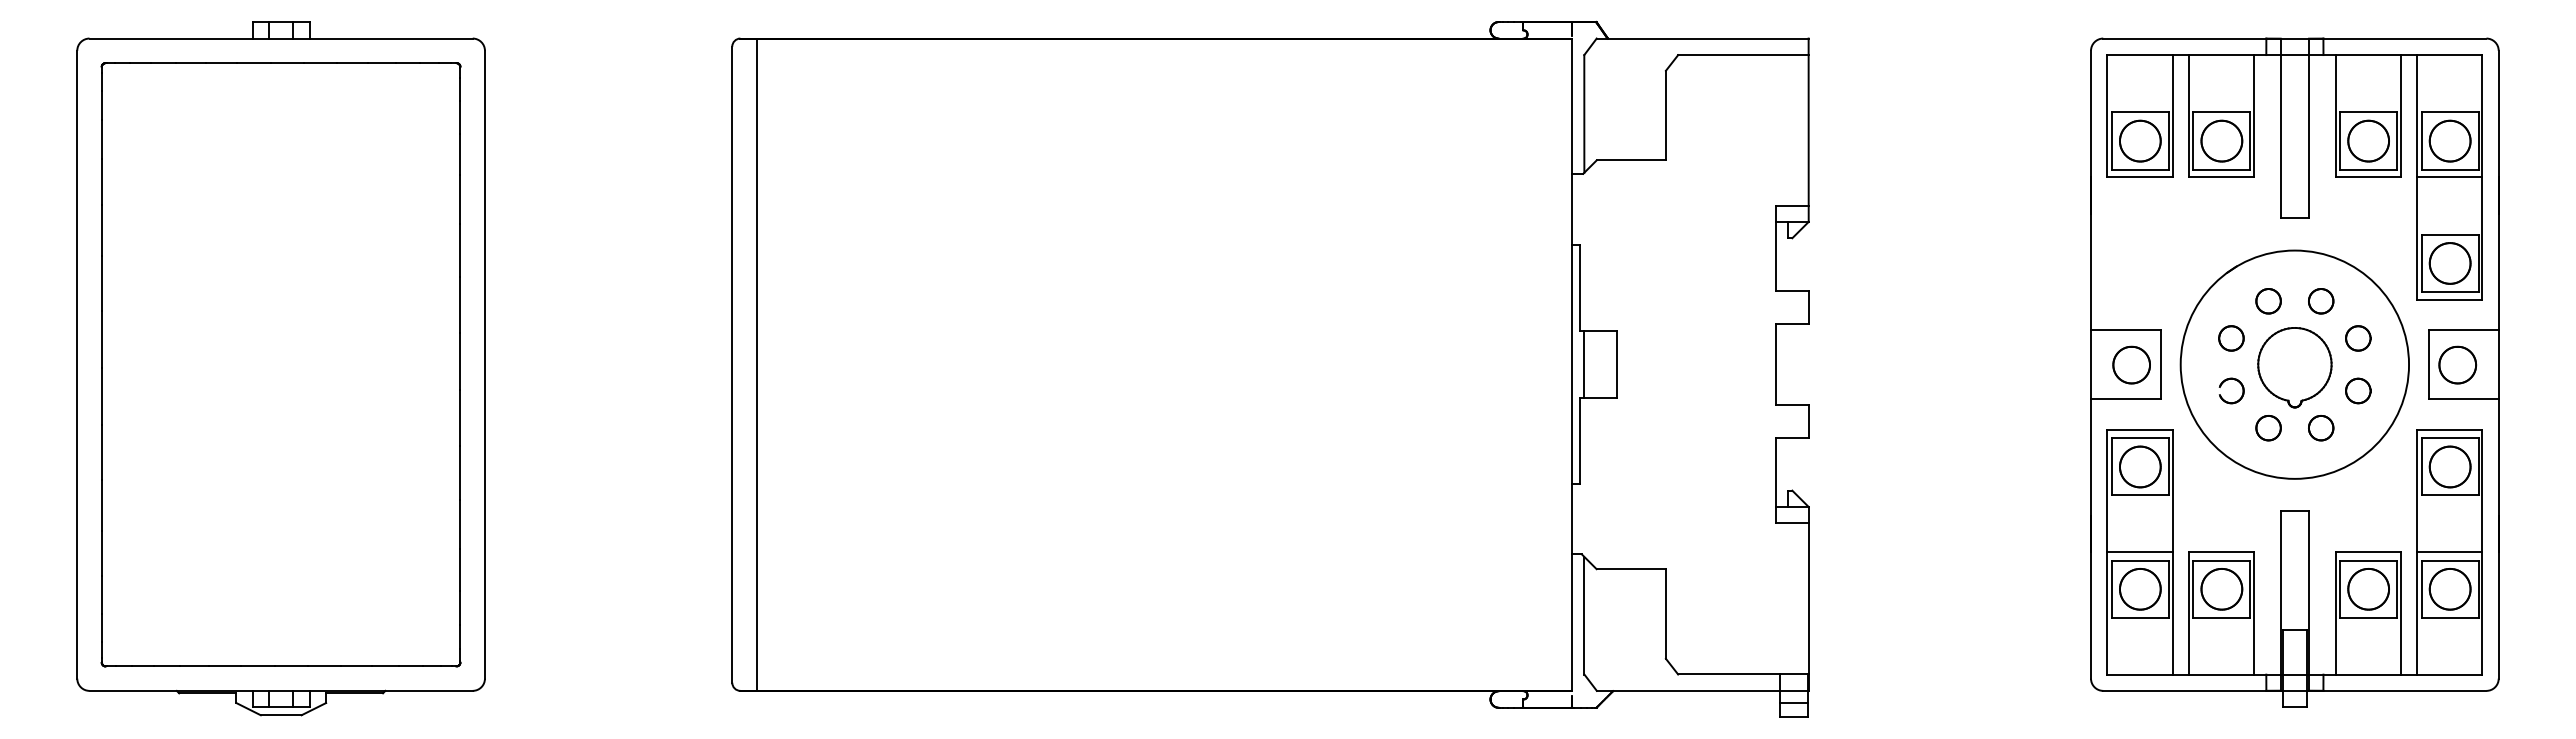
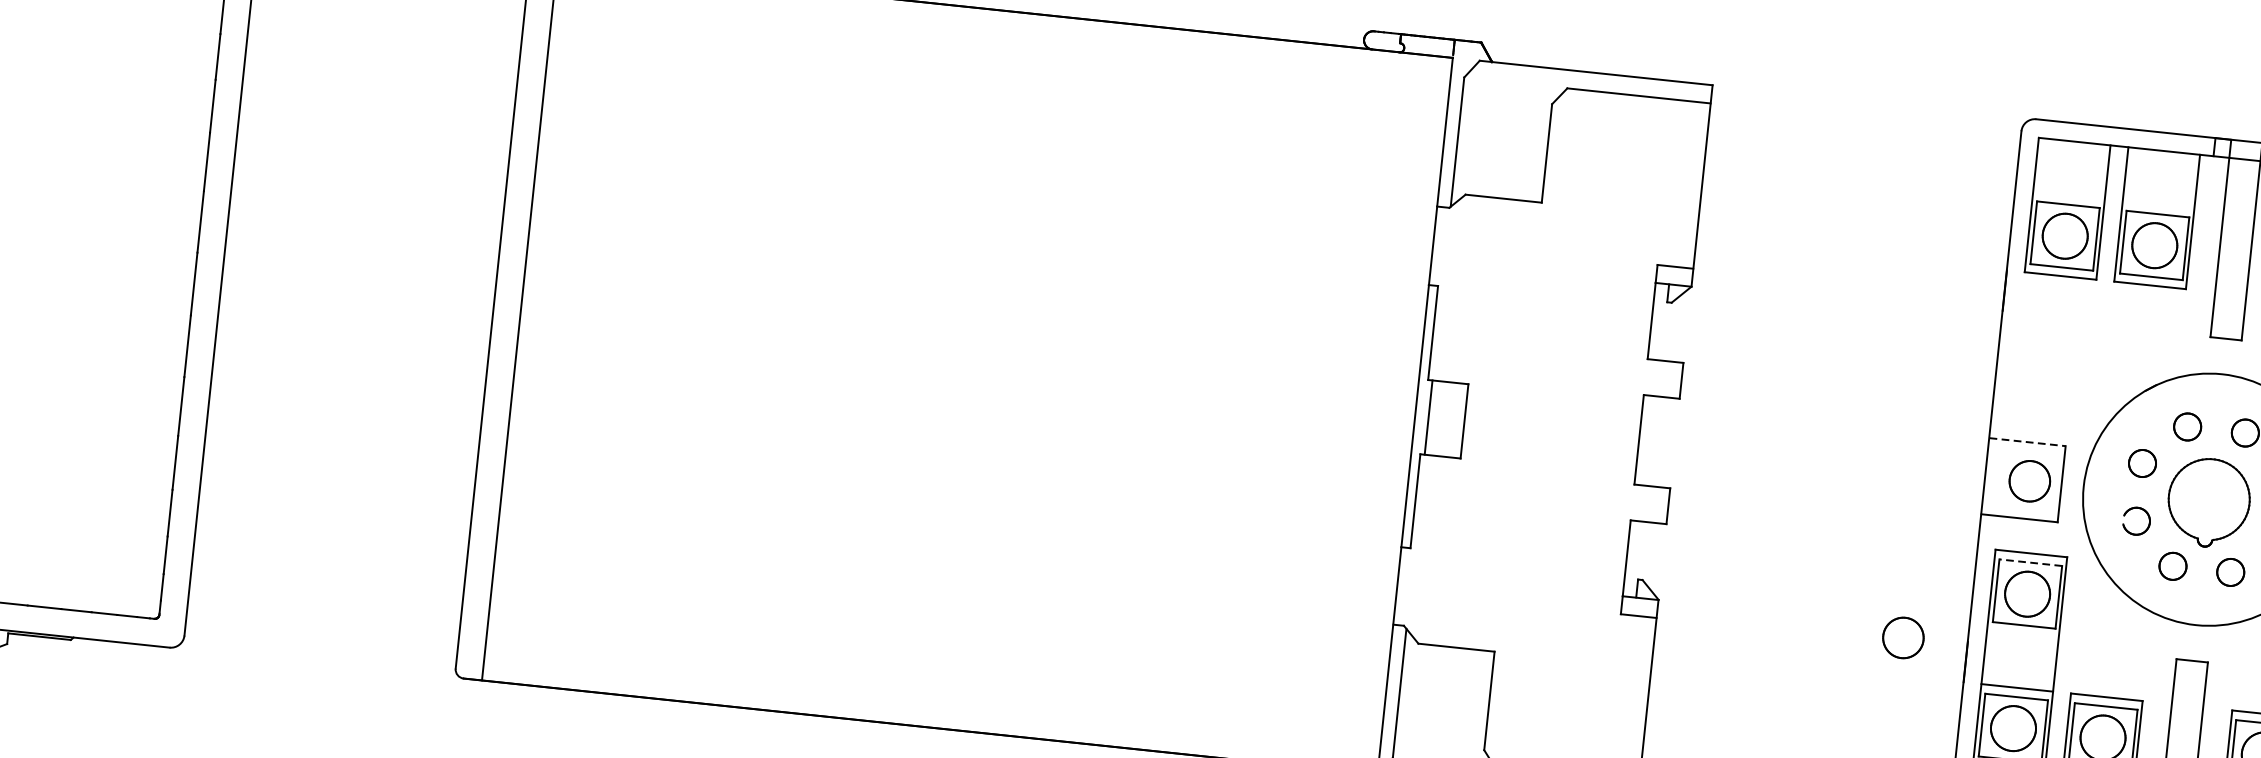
line: (2125, 330) -> (2027, 442), solid -> dashed
line: (2140, 438) -> (2031, 562), solid -> dashed
part: (2032, 517) -> (1903, 637), added

